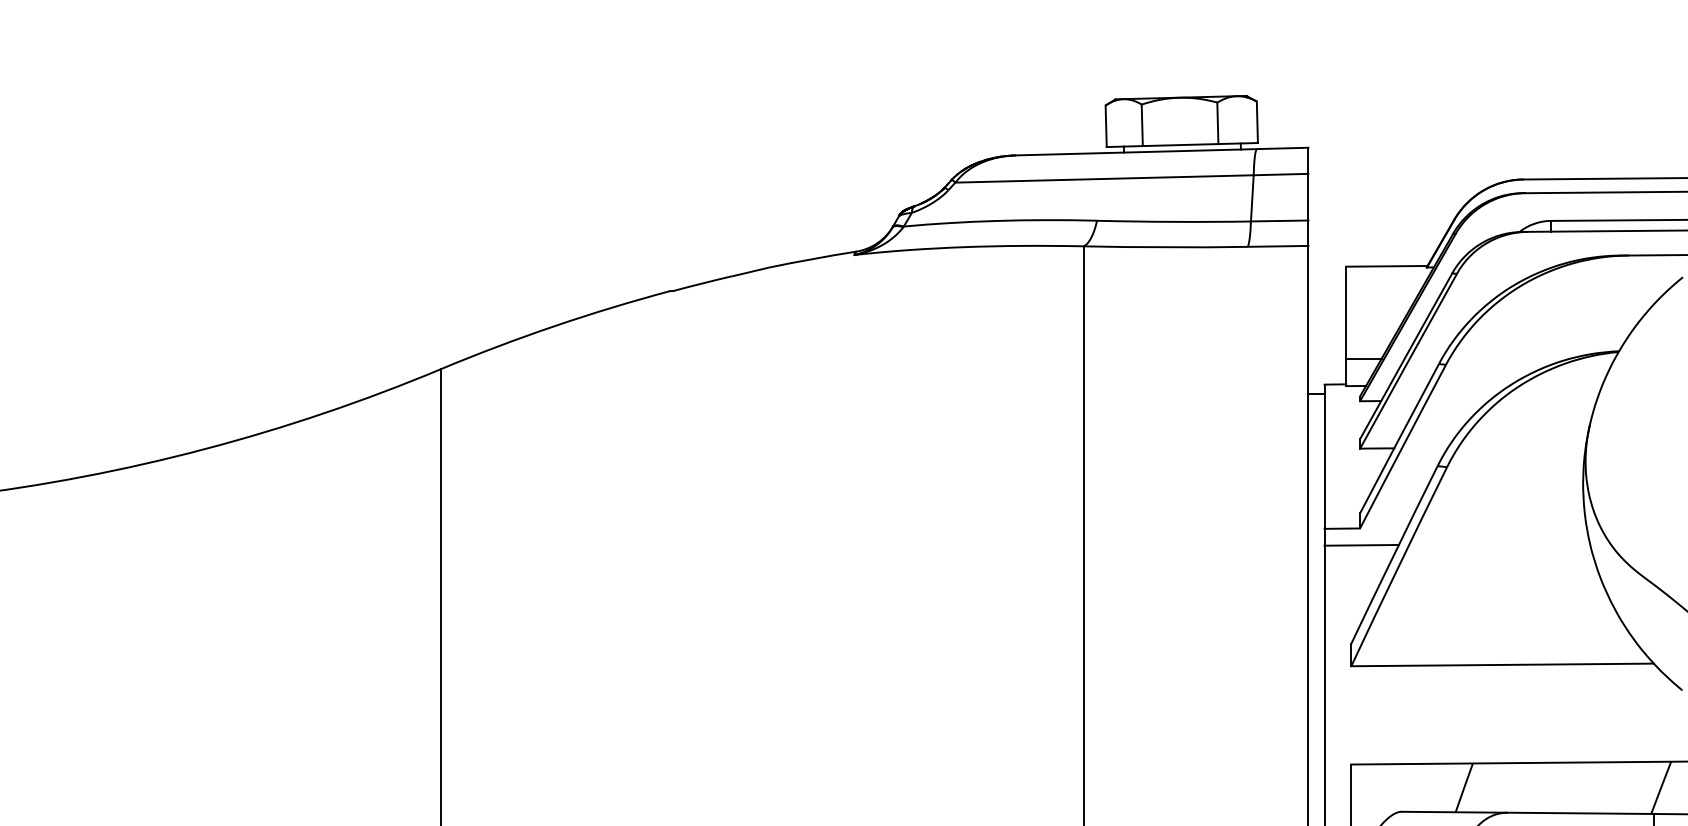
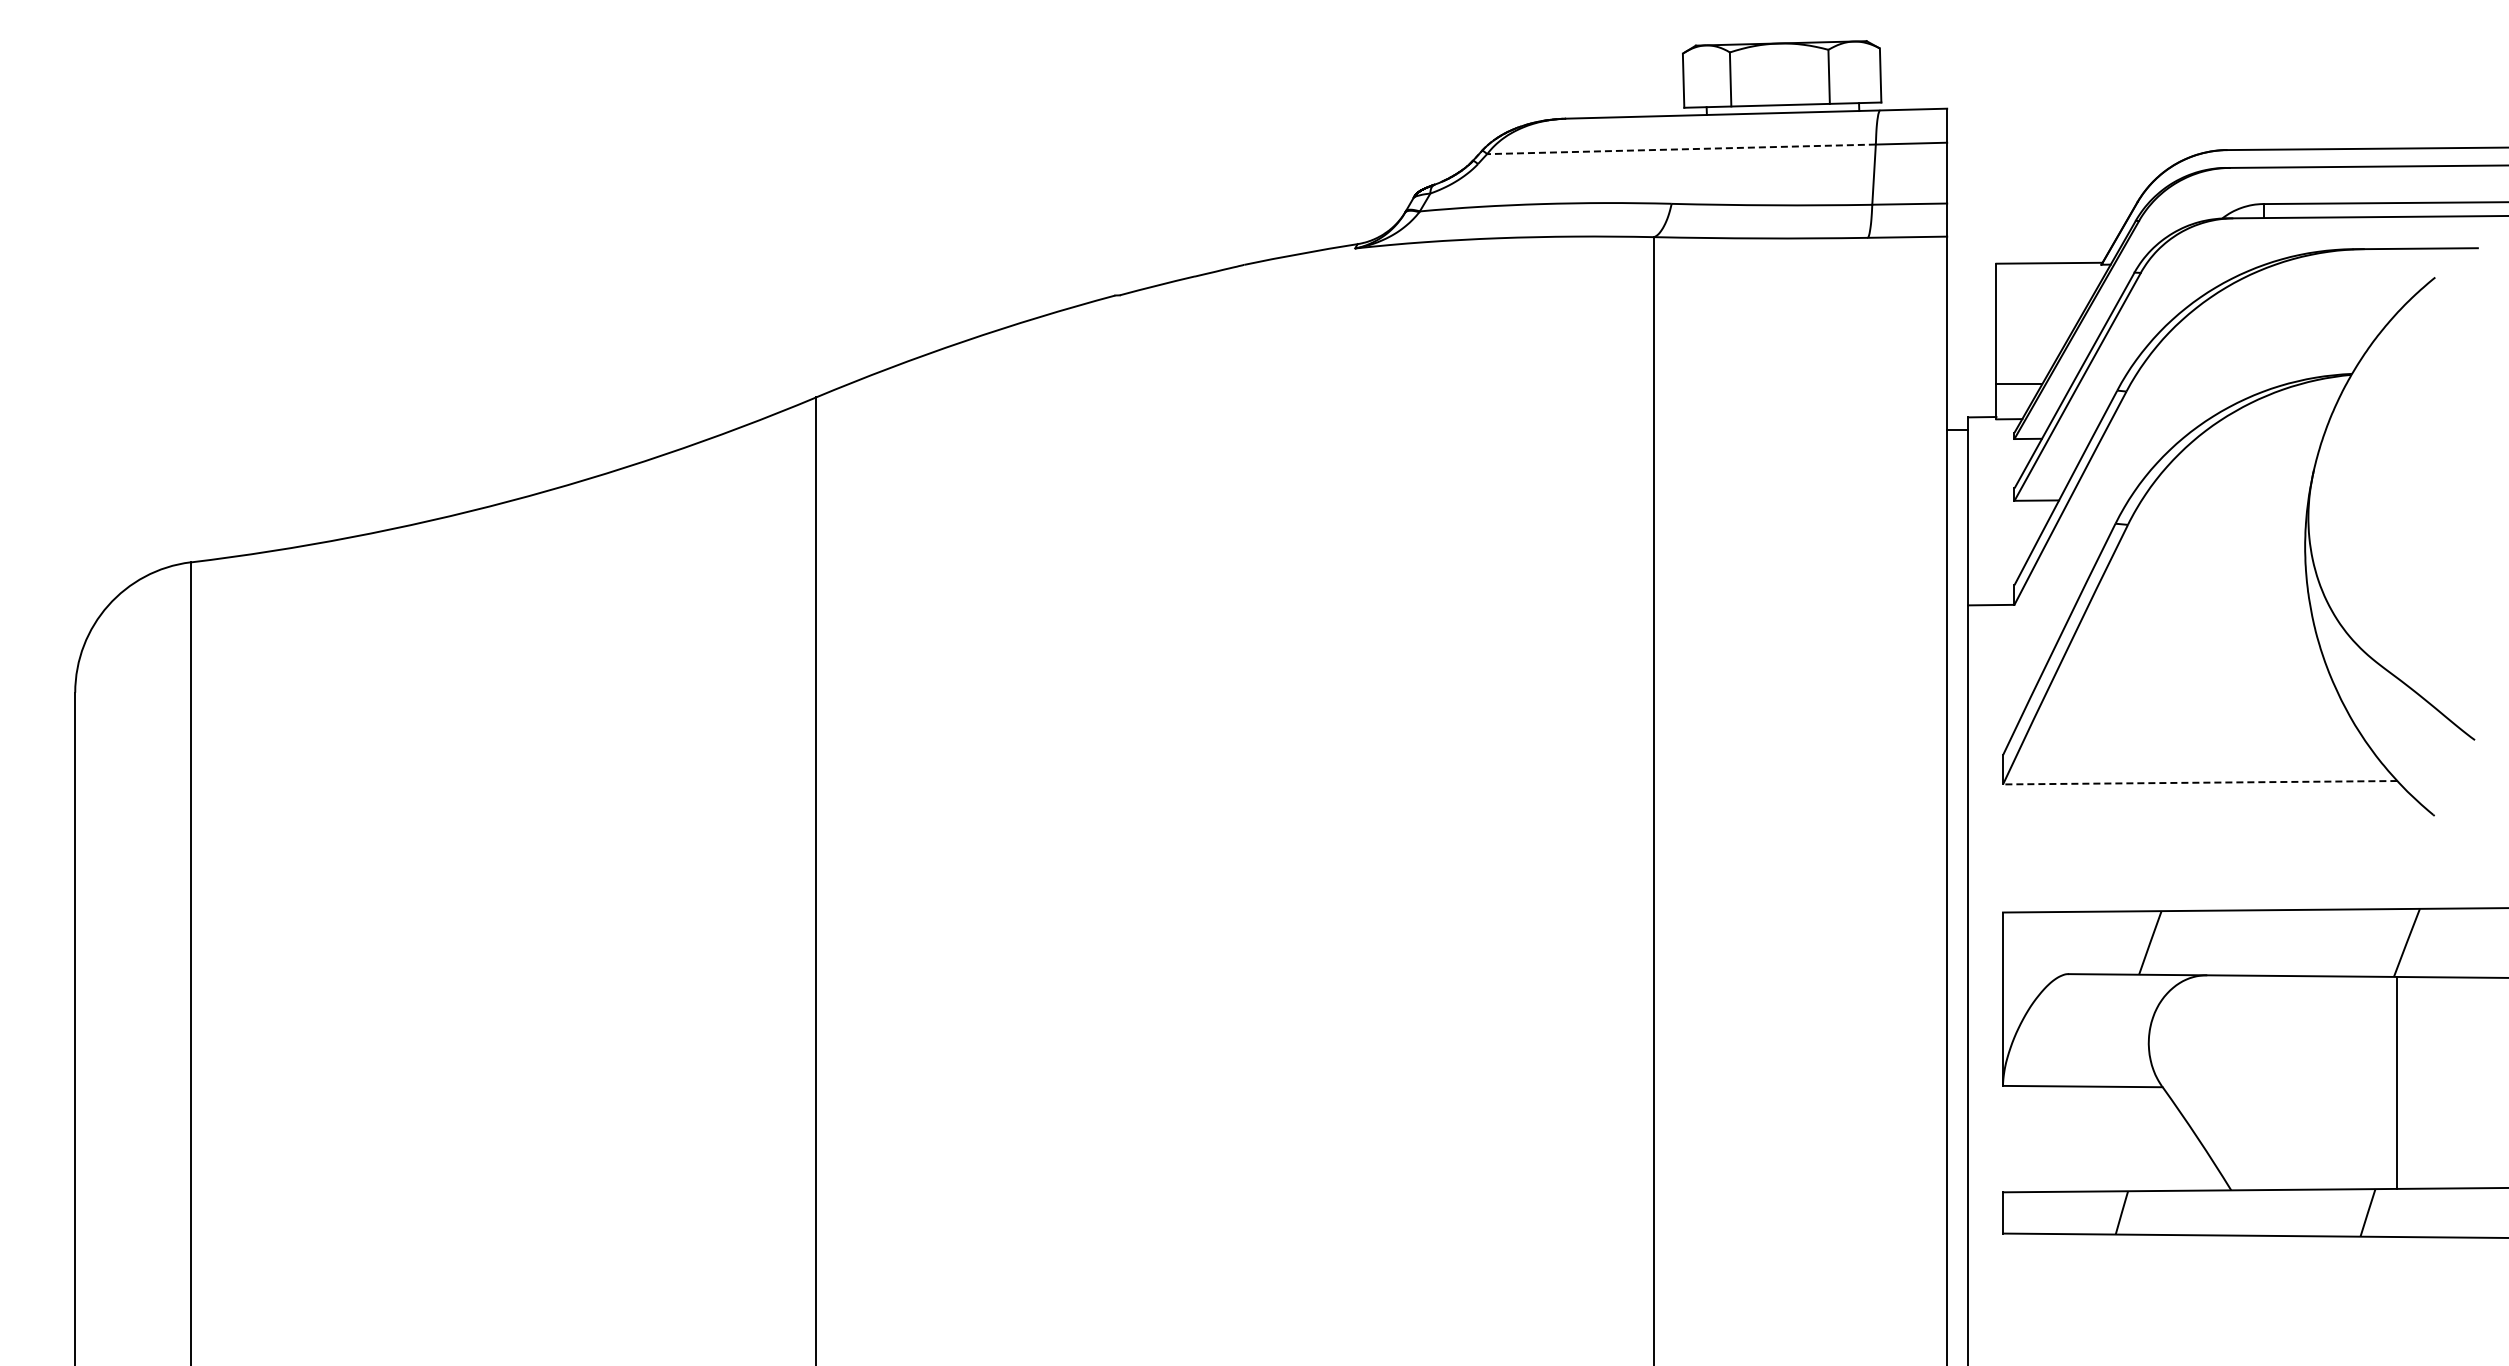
line: (1104, 179) -> (1681, 149), solid -> dashed
line: (1361, 545) -> (2016, 626), removed
line: (1502, 664) -> (2199, 782), solid -> dashed

